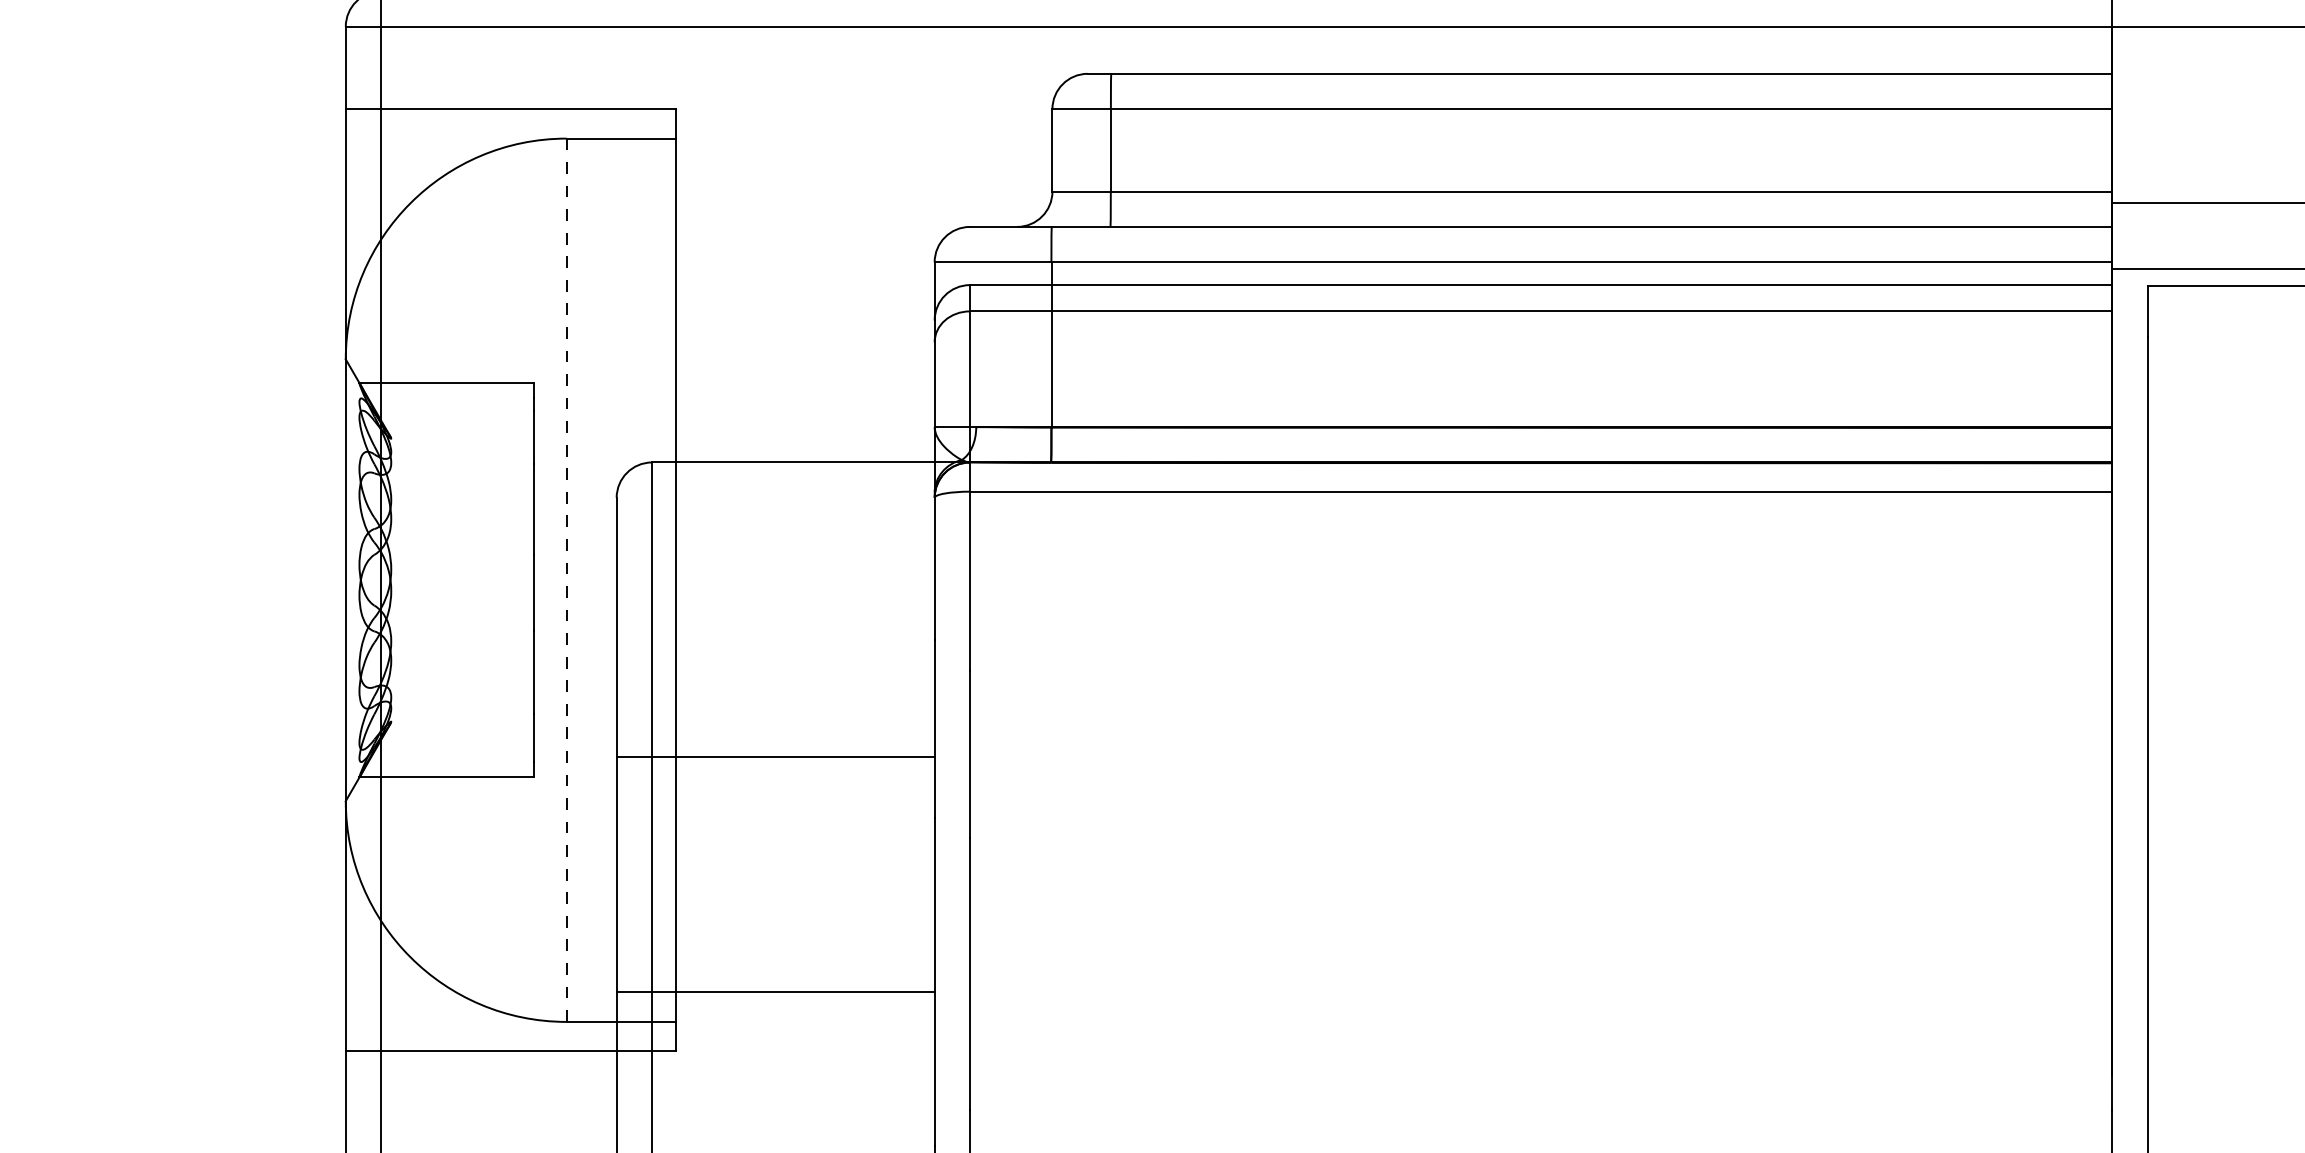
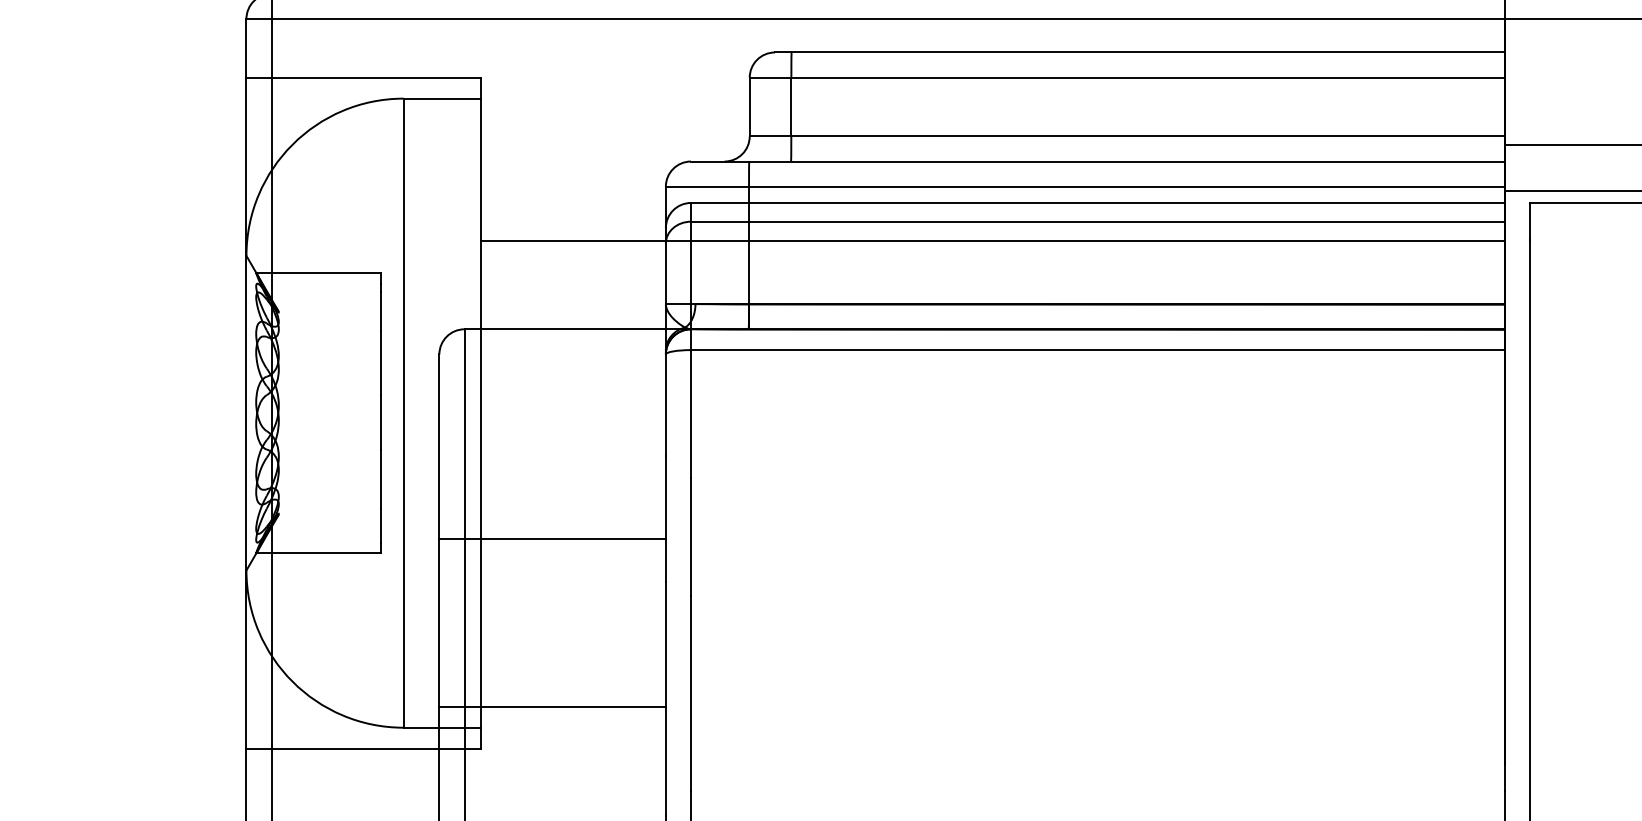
line: (1393, 338) -> (992, 240), added
line: (566, 580) -> (403, 413), dashed -> solid

